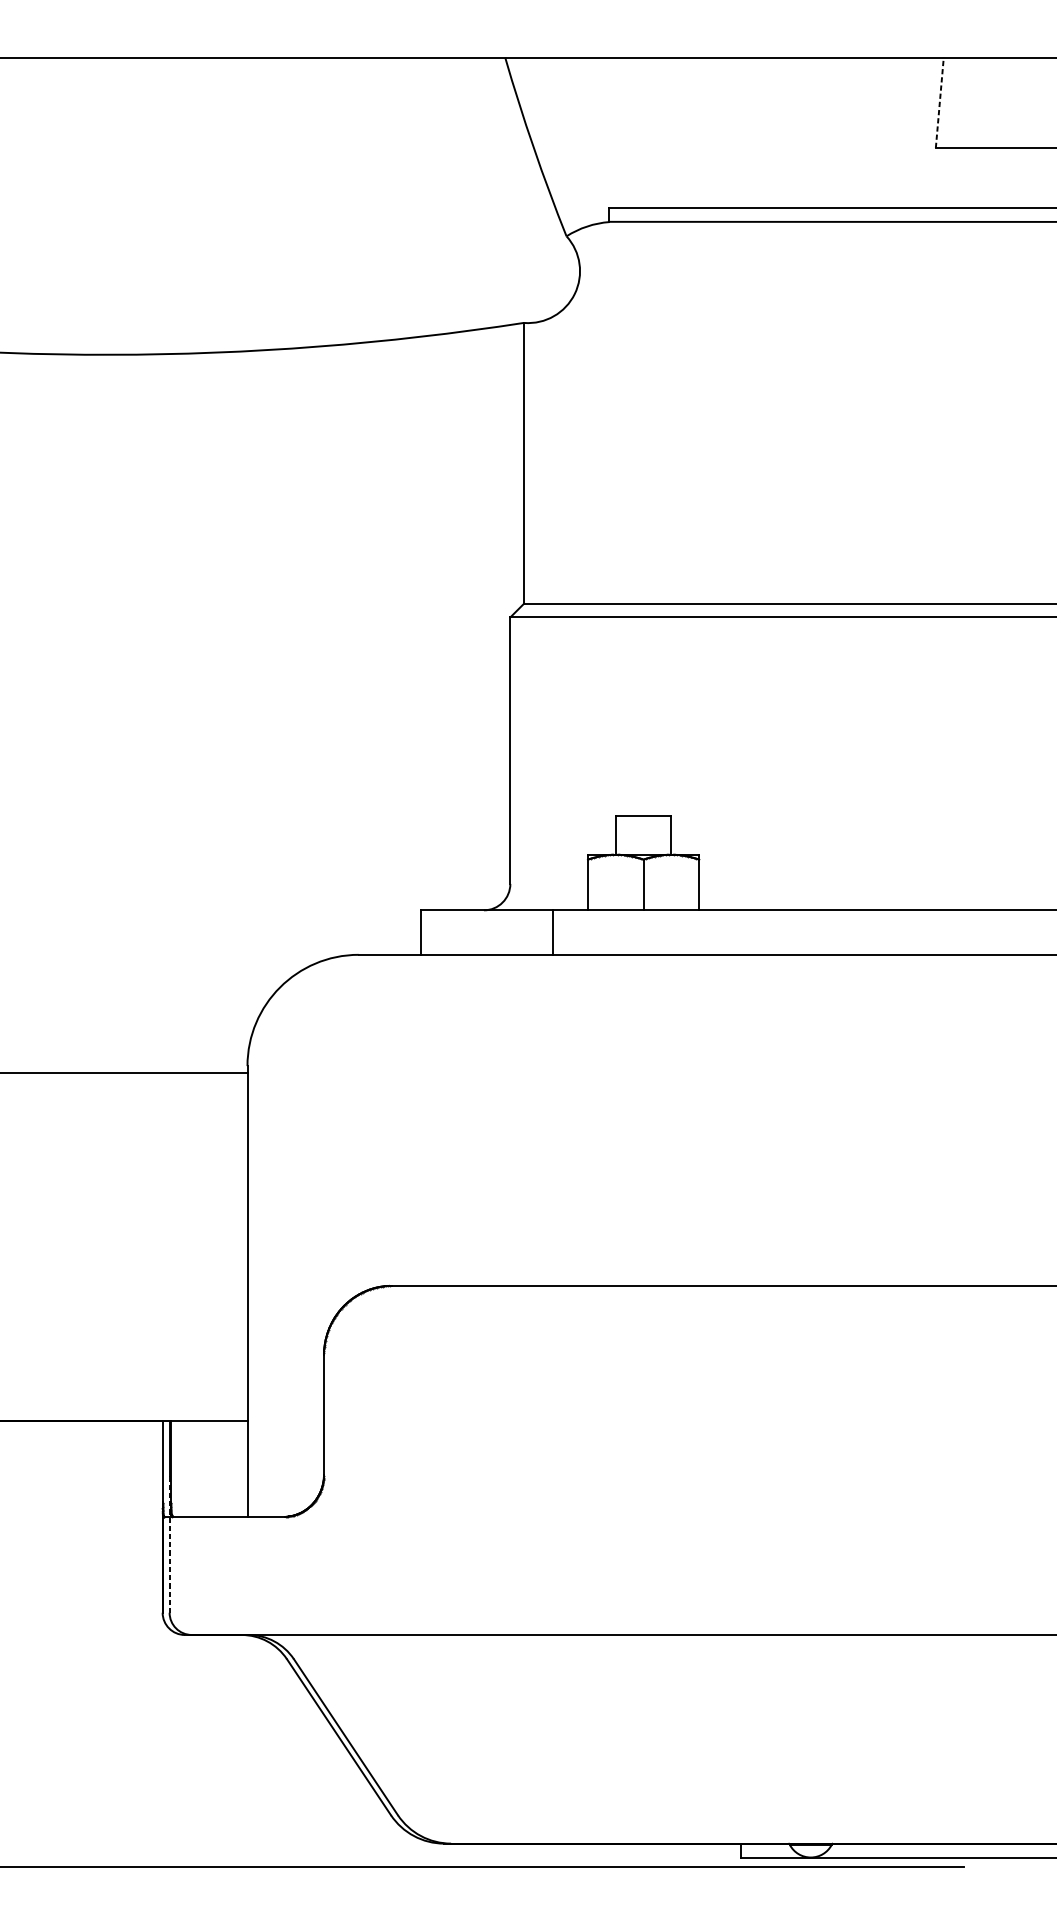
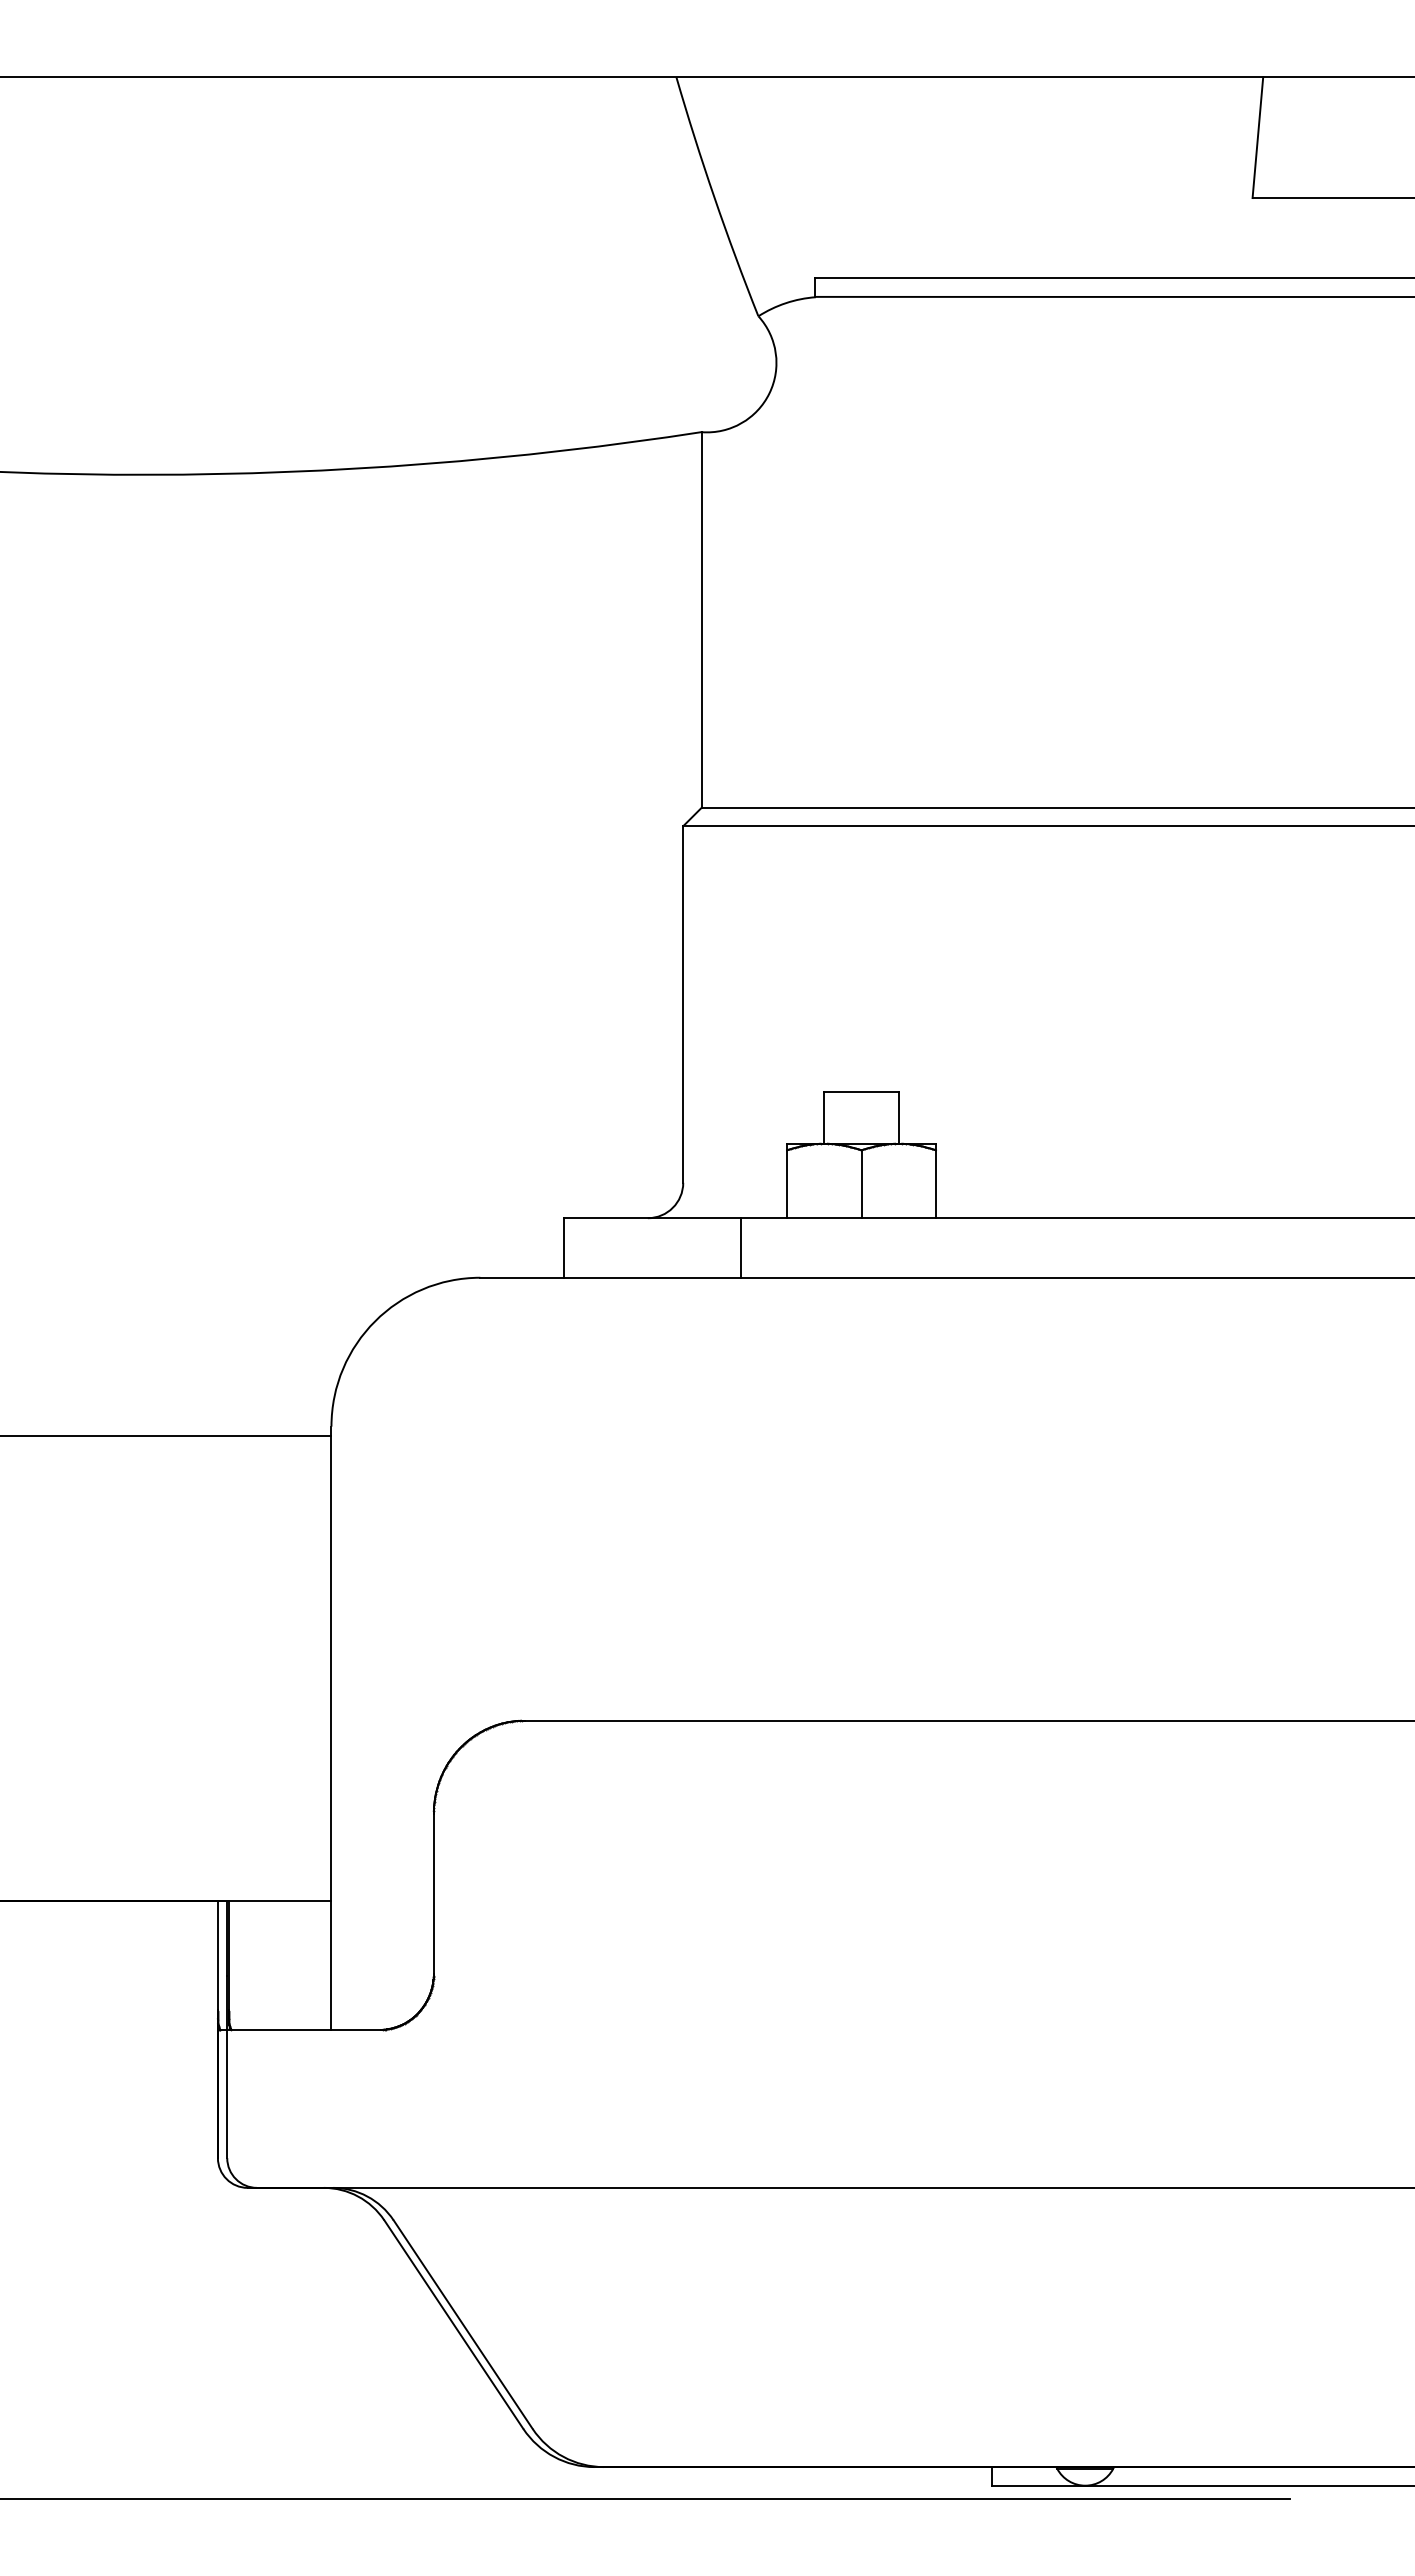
line: (939, 102) -> (1257, 137), dashed -> solid
line: (169, 1545) -> (227, 2067), dashed -> solid

